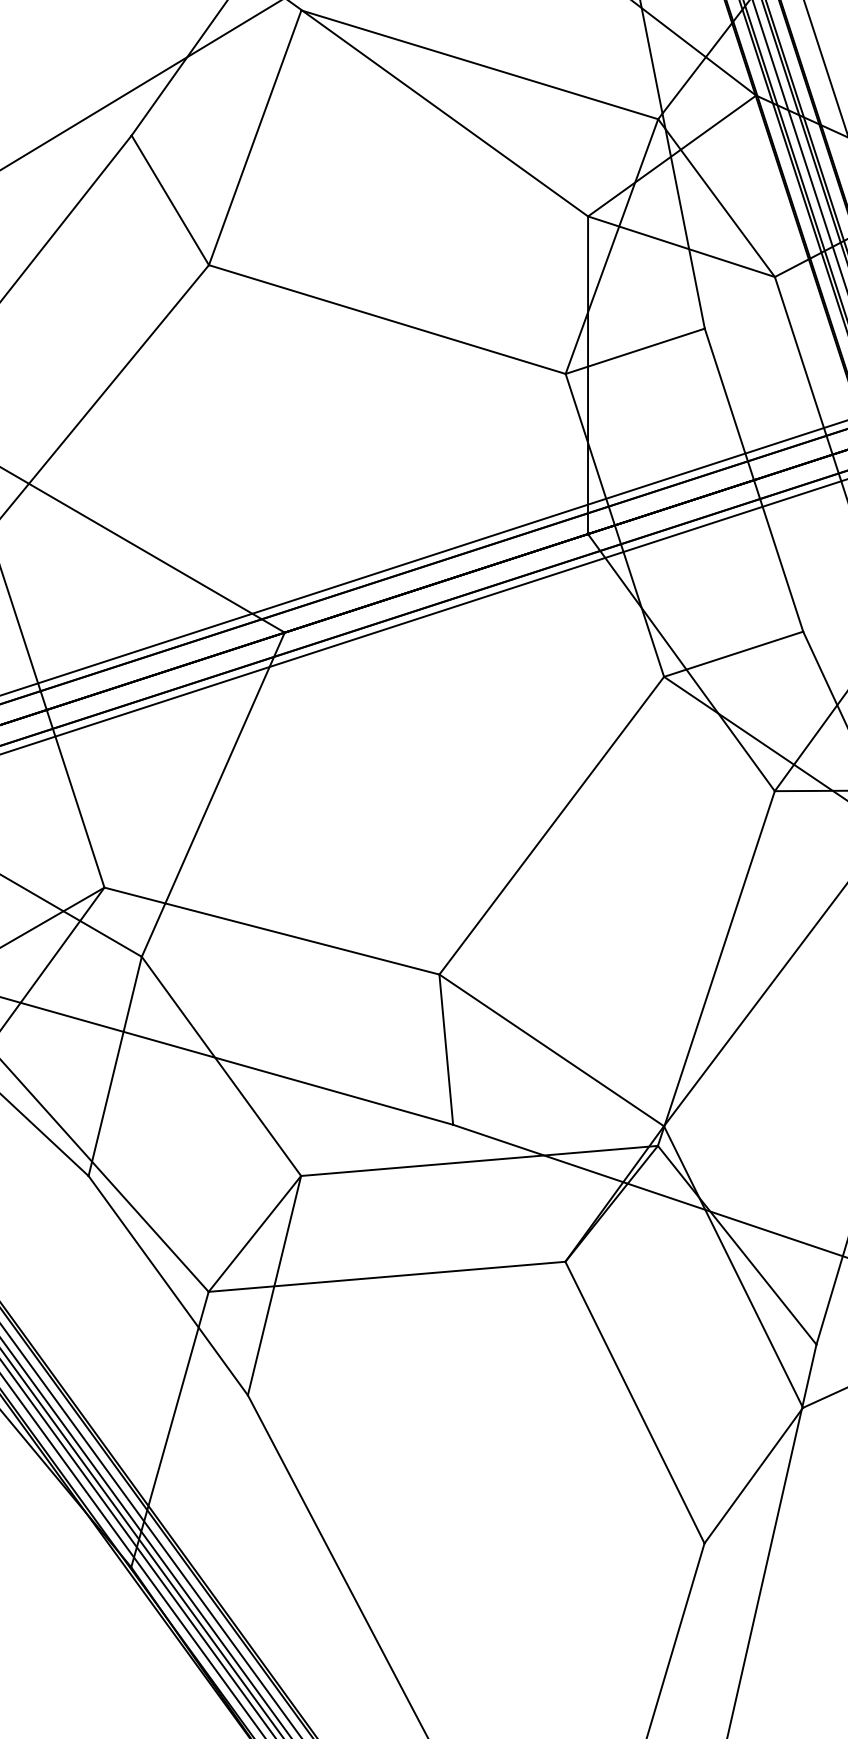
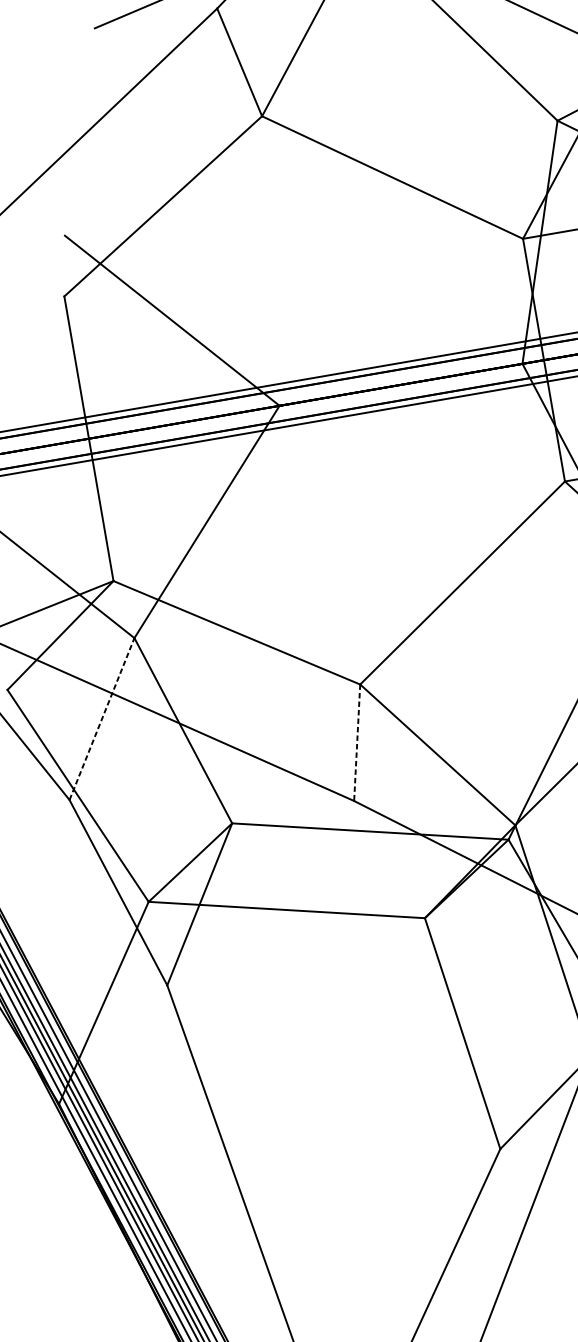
line: (446, 1050) -> (357, 743), solid -> dashed
line: (115, 1066) -> (102, 719), solid -> dashed

